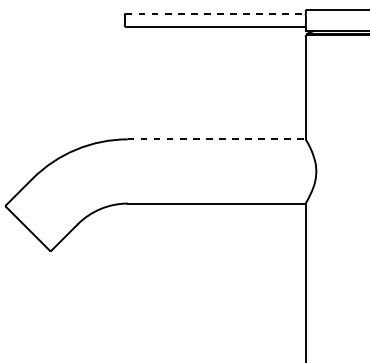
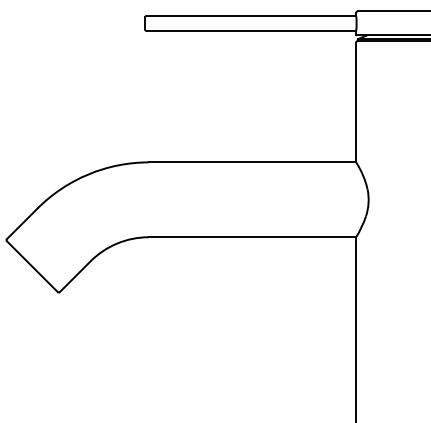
line: (215, 13) -> (251, 15), dashed -> solid
line: (216, 139) -> (252, 162), dashed -> solid

